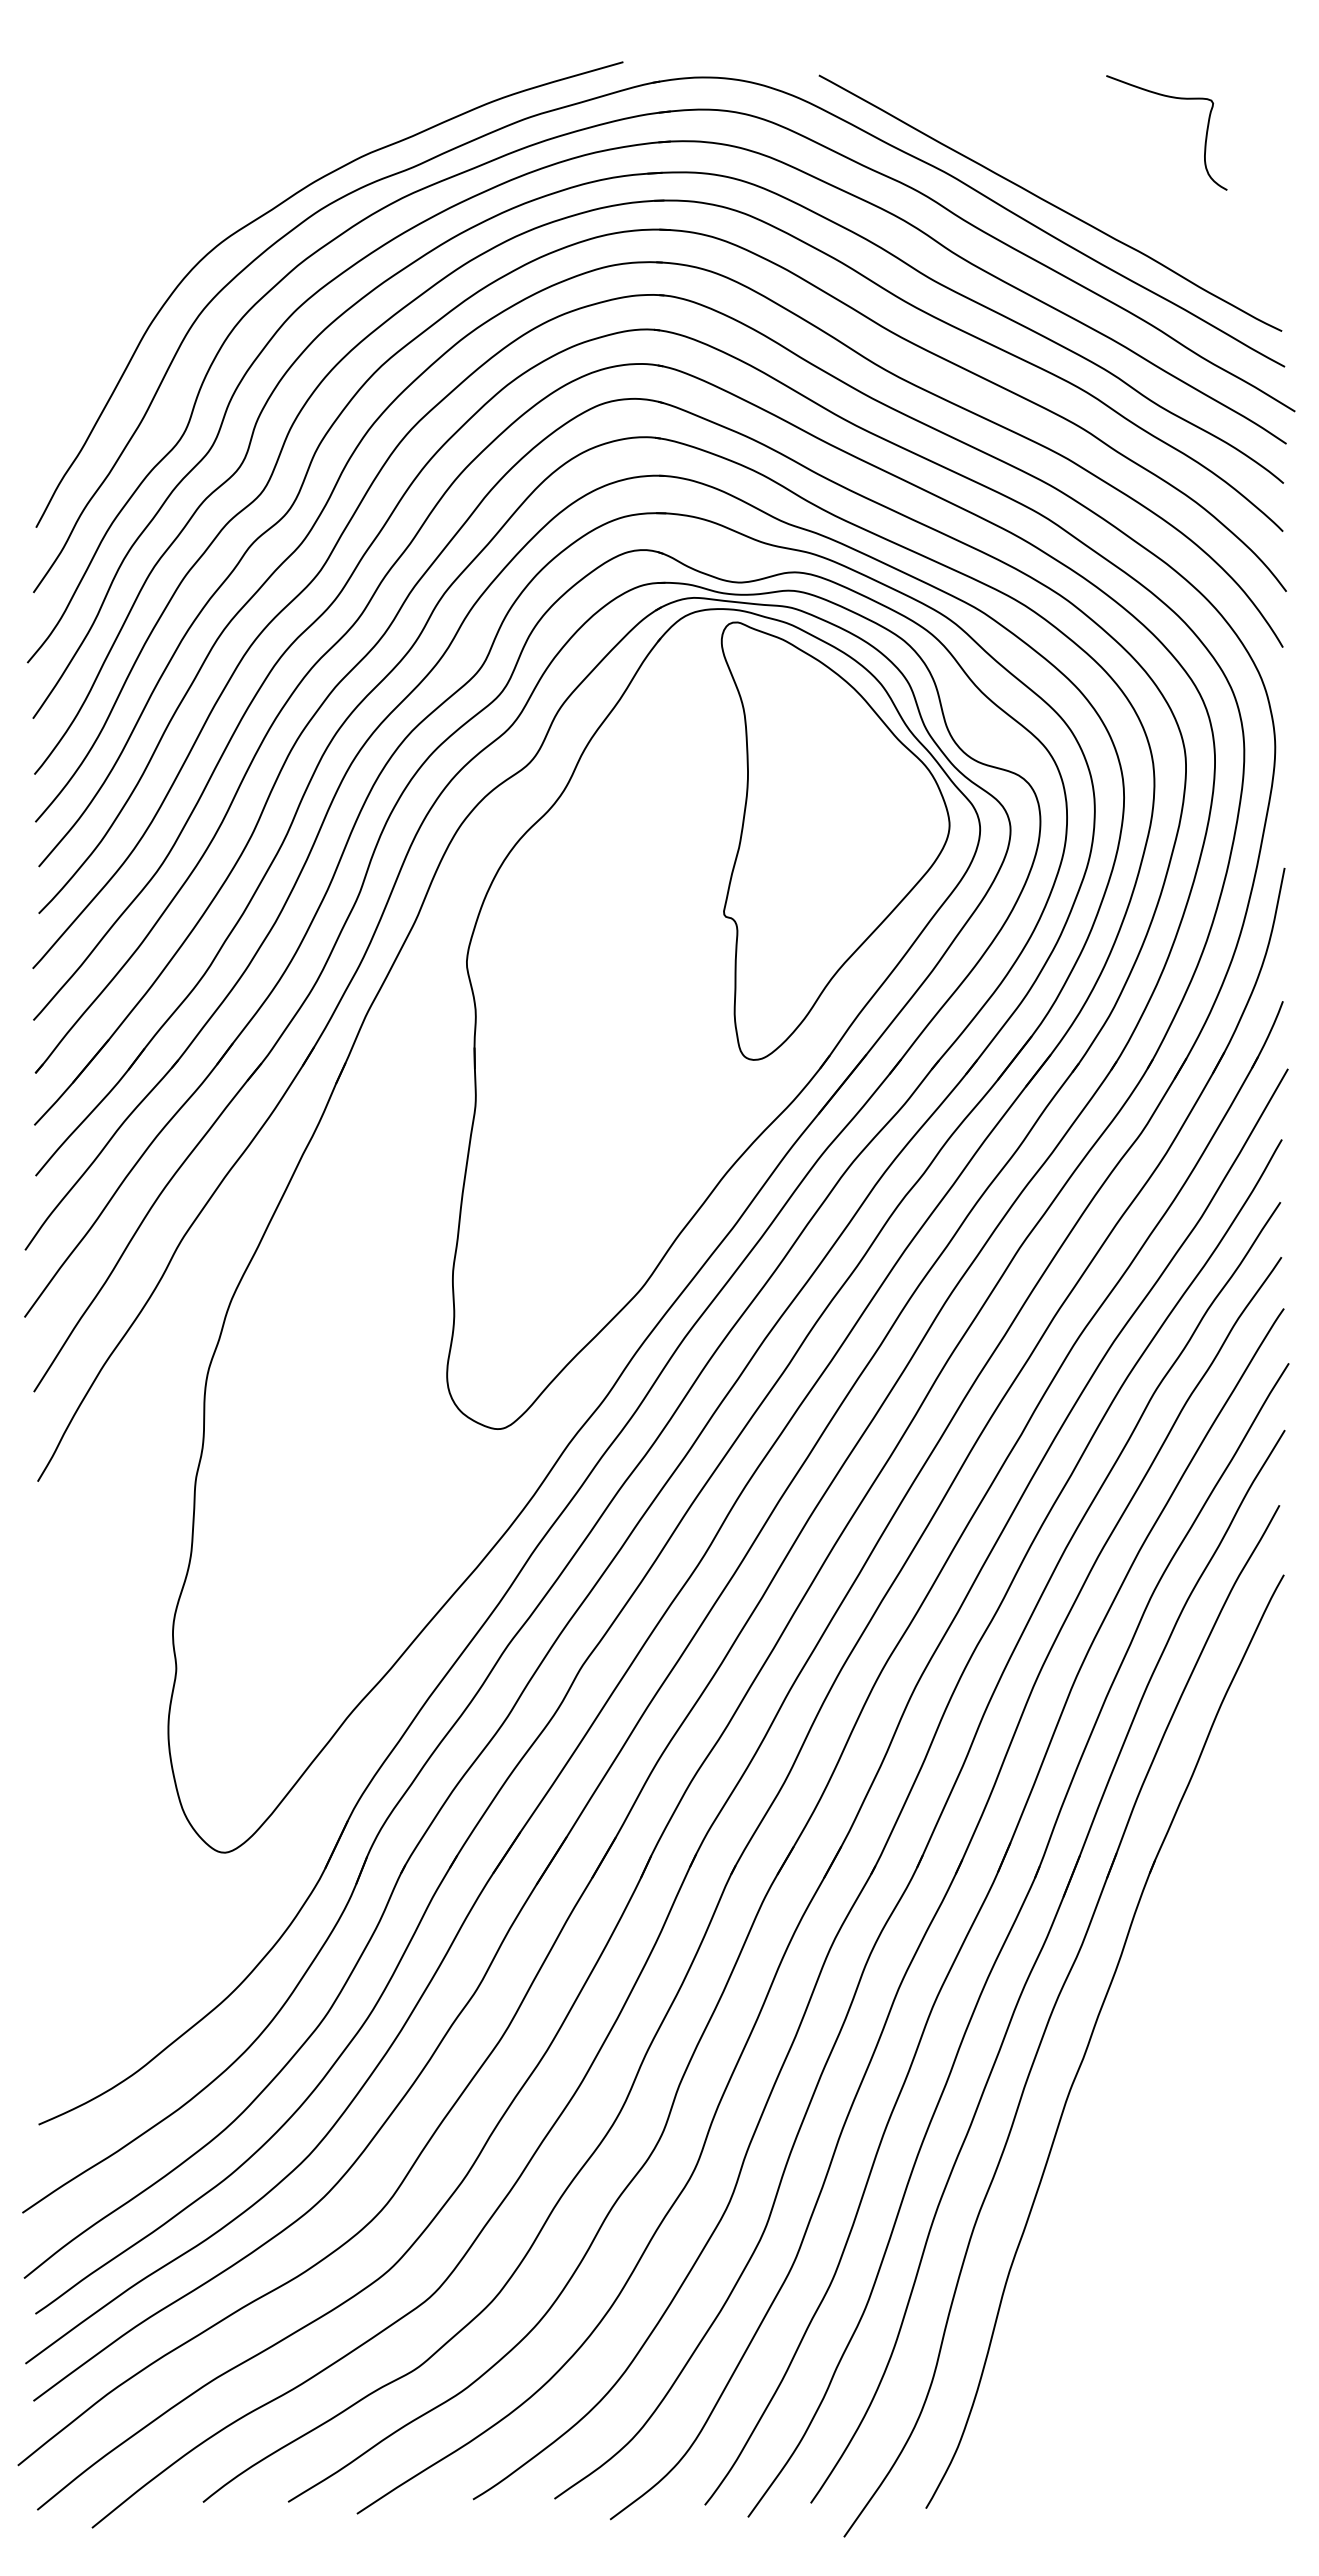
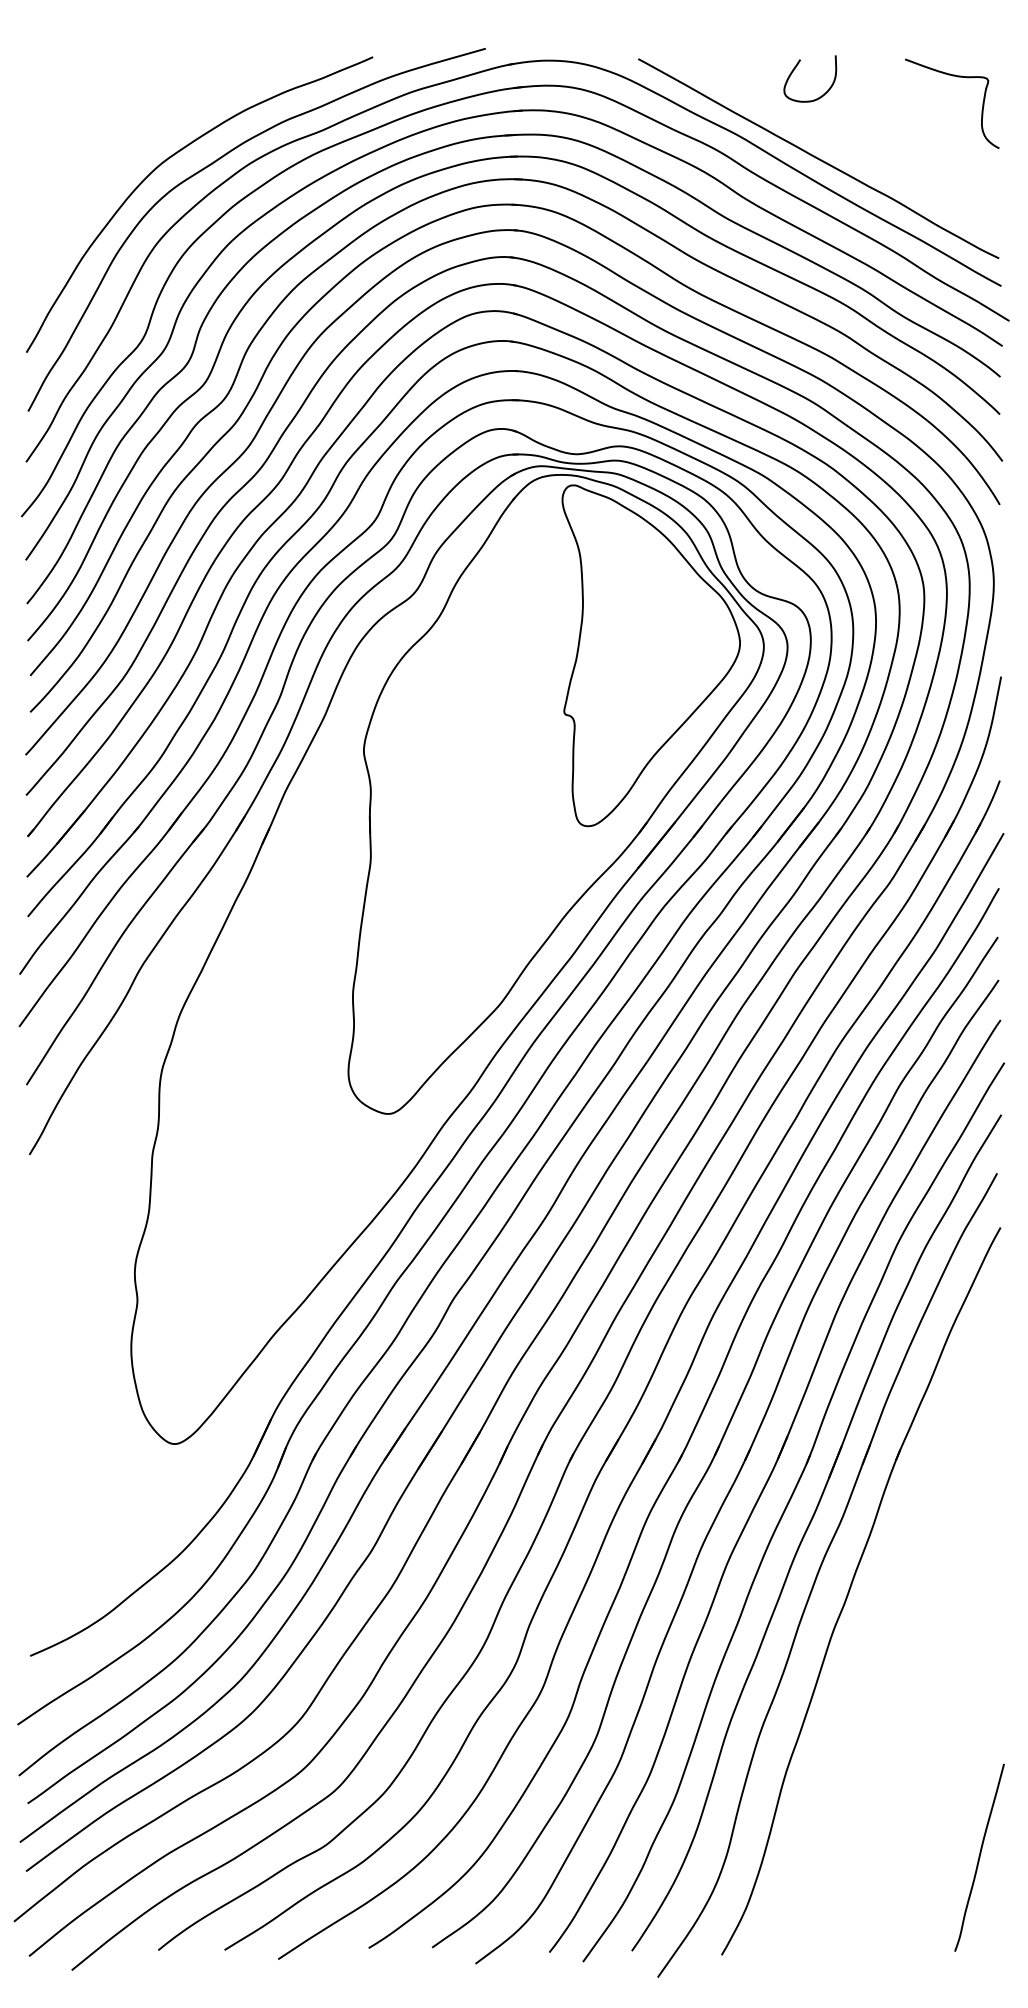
curve: (1022, 85) -> (796, 66), added
curve: (1172, 98) -> (956, 77), moved
curve: (213, 206) -> (166, 161), added
curve: (1256, 2383) -> (979, 1857), added

